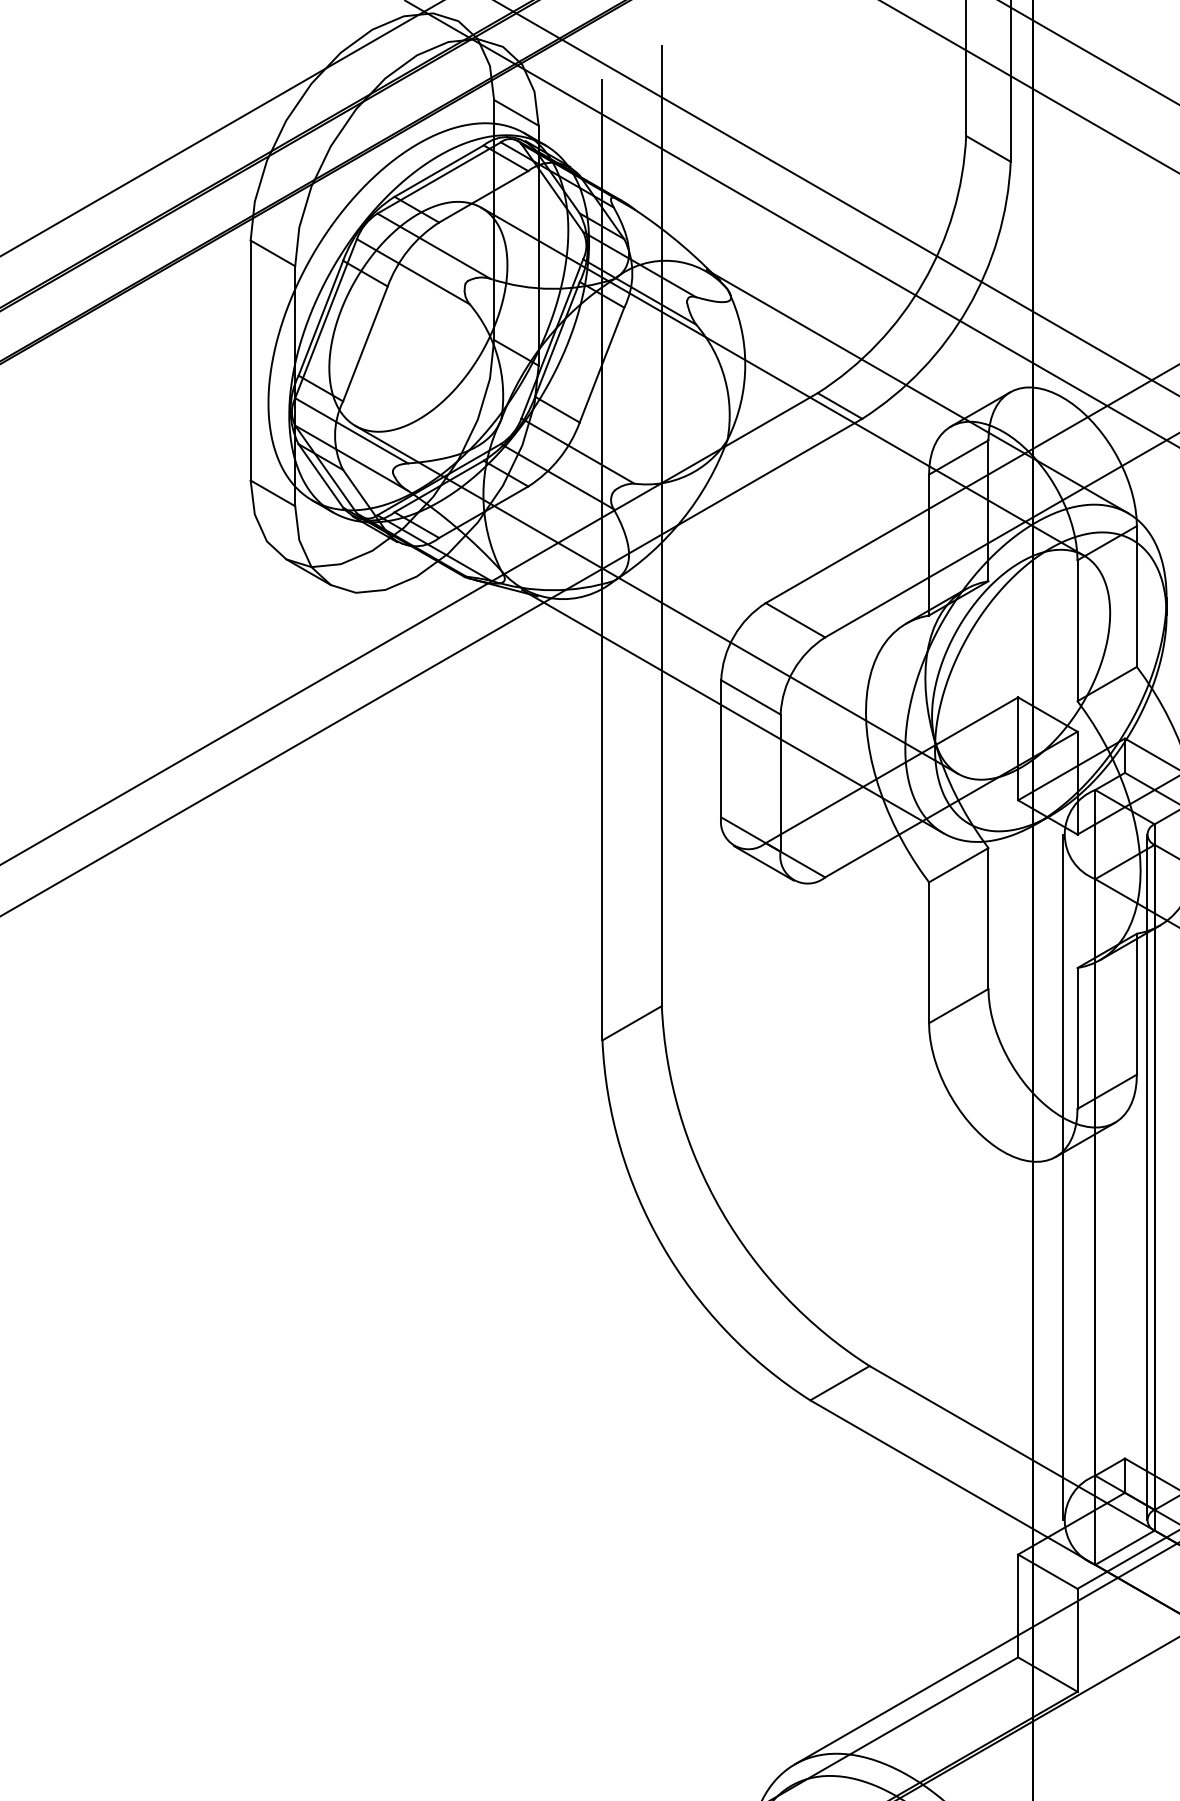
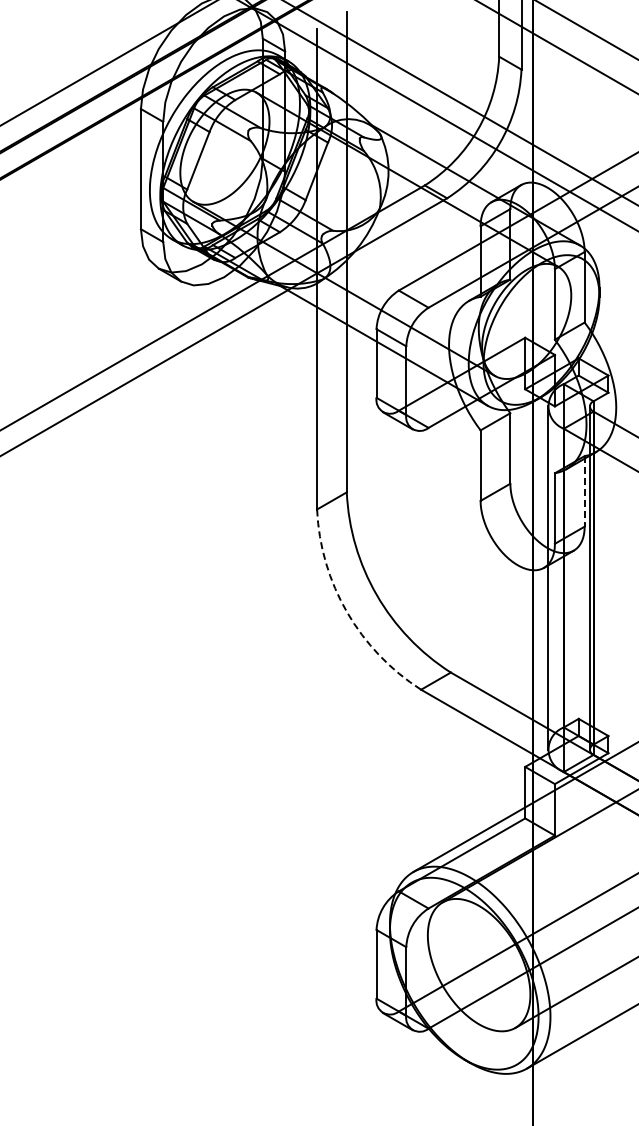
line: (1136, 1004) -> (584, 491), solid -> dashed
arc: (663, 1246) -> (347, 612), solid -> dashed

